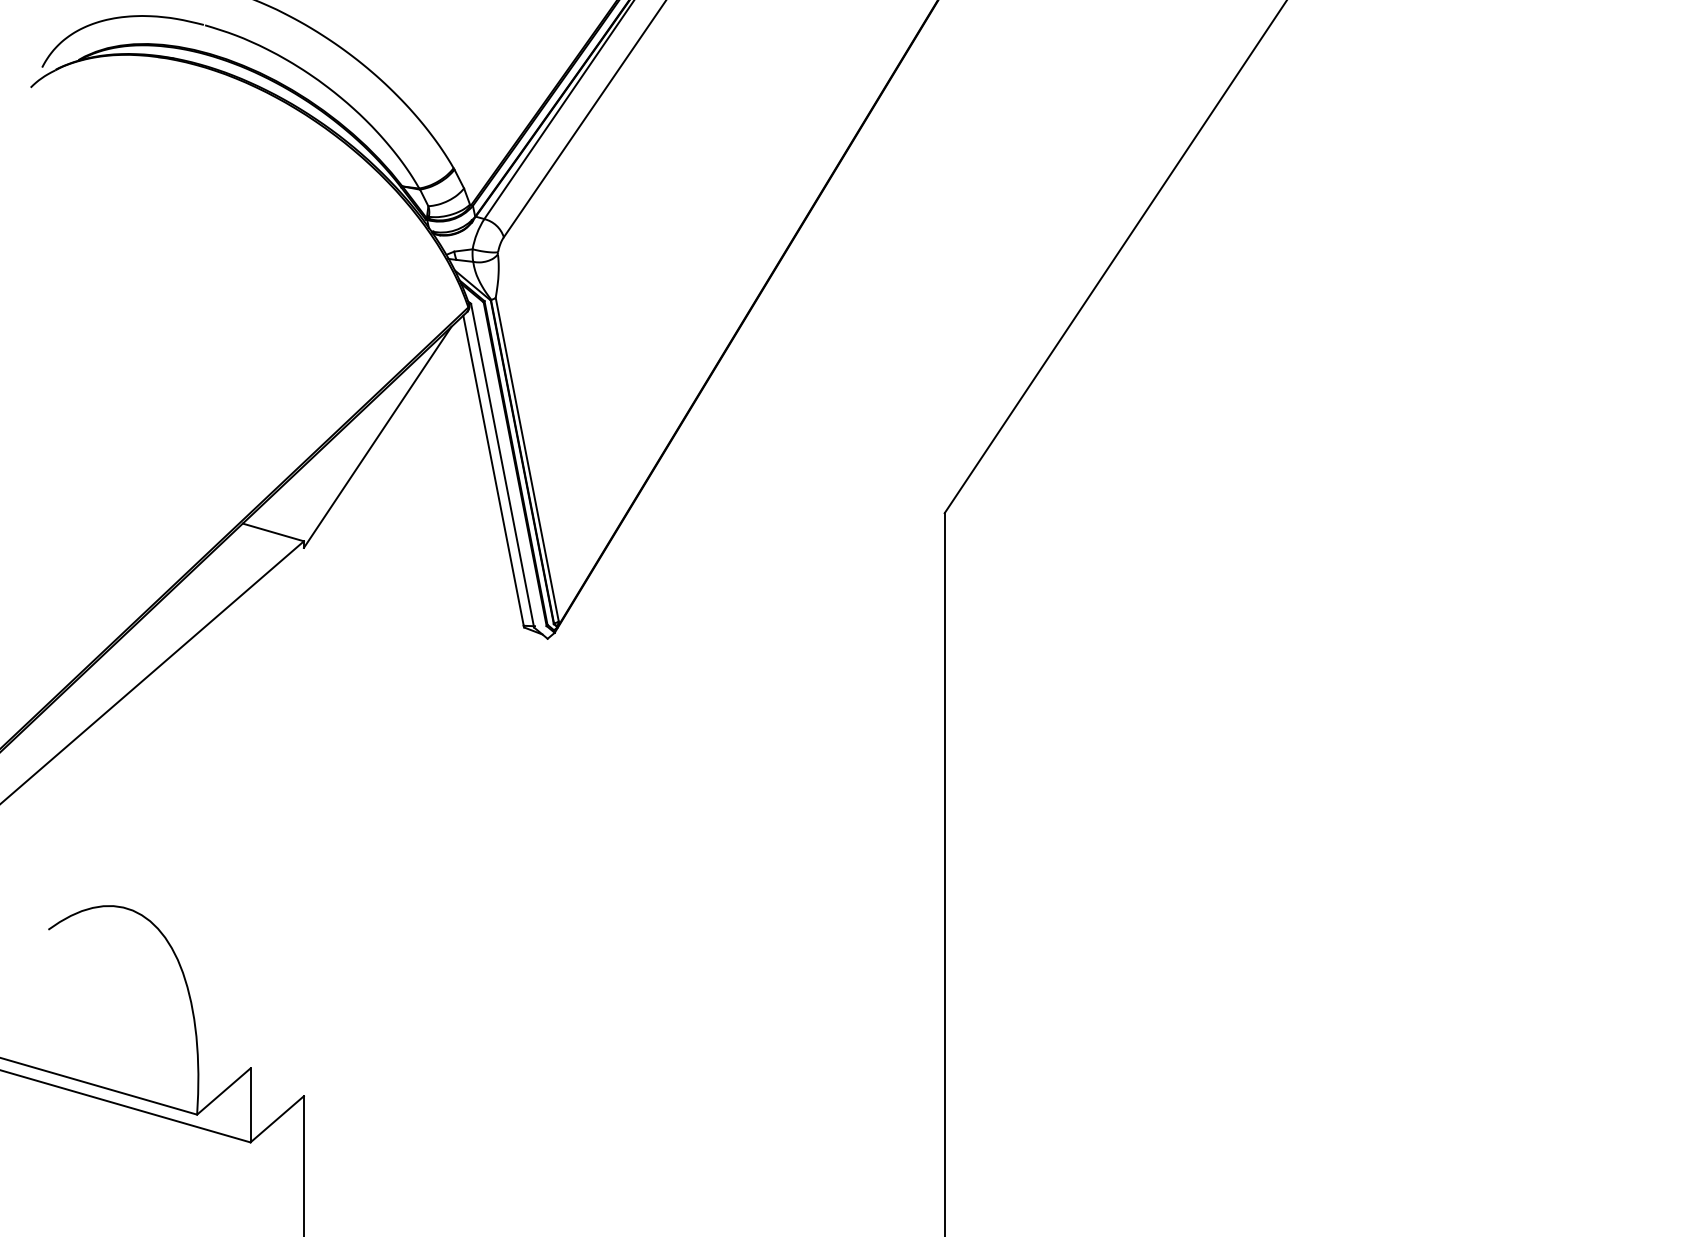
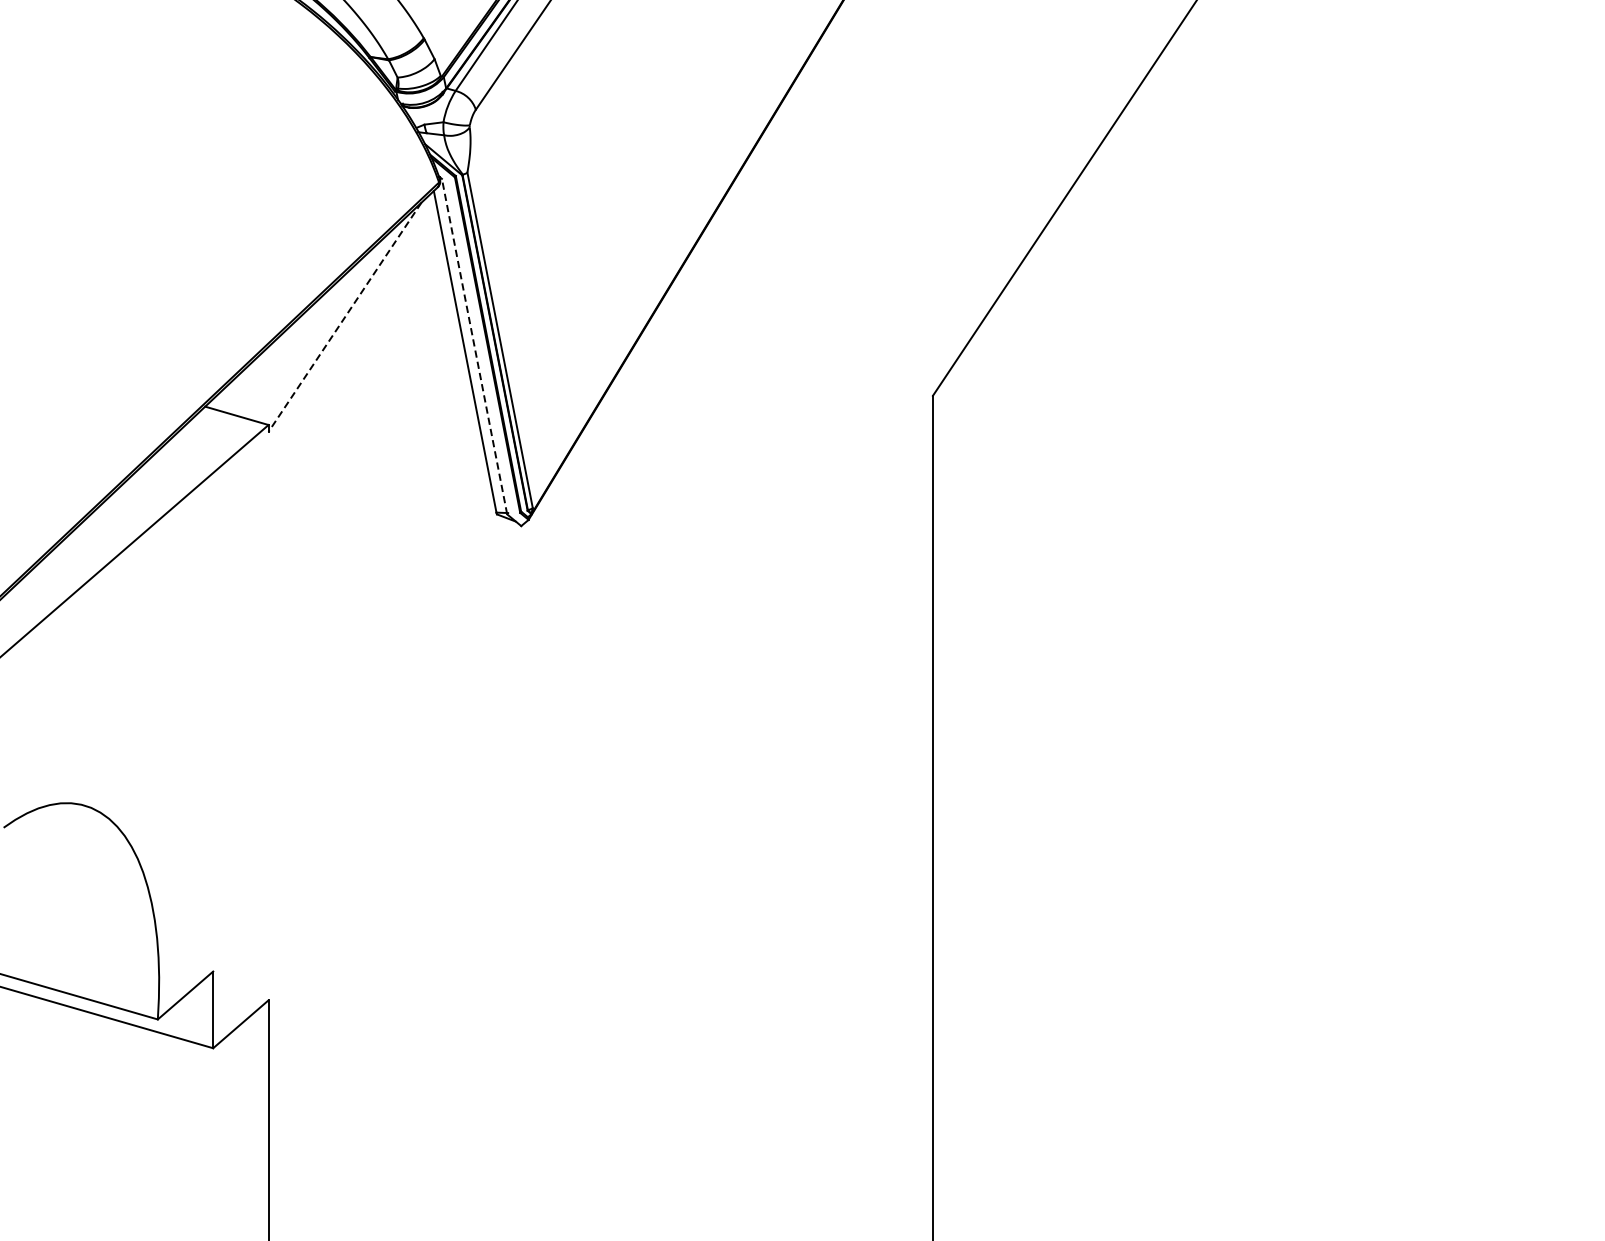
line: (377, 437) -> (344, 317), solid -> dashed
line: (502, 465) -> (474, 346), solid -> dashed

